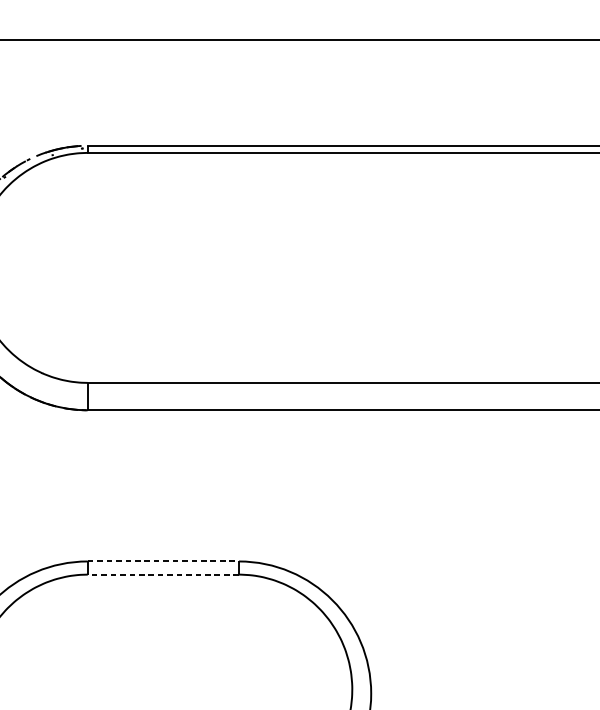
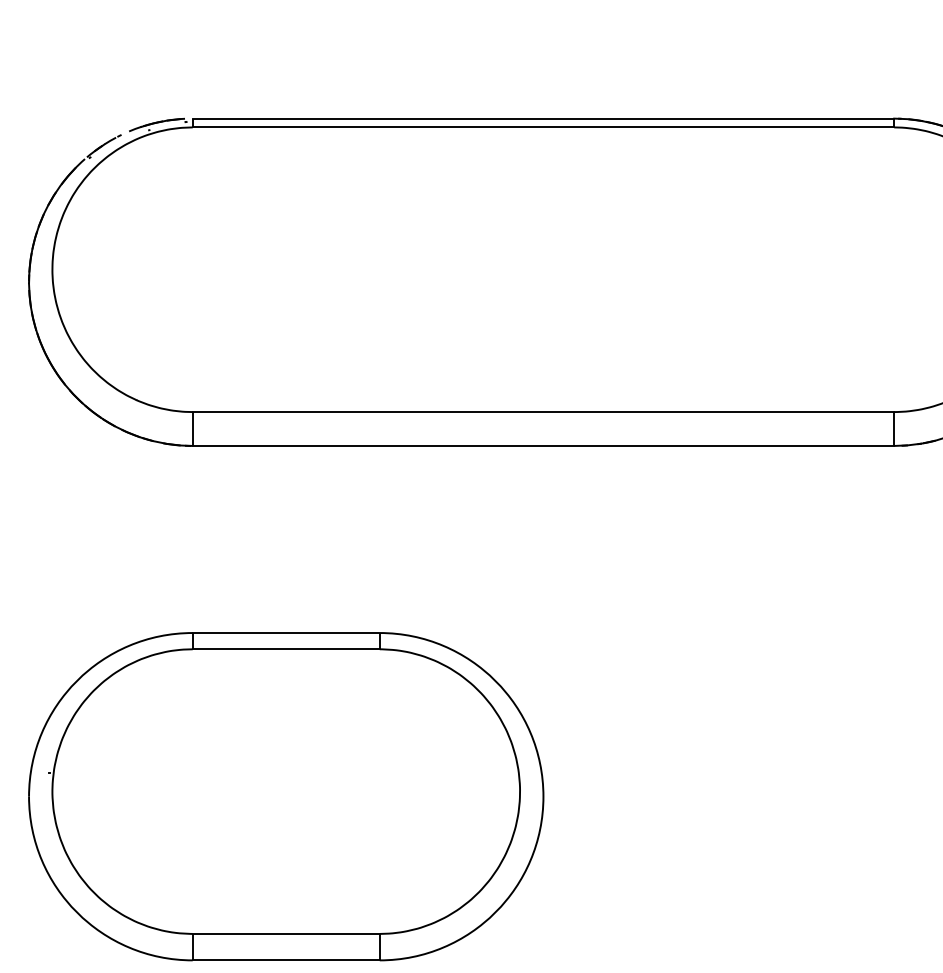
line: (163, 561) -> (286, 633), dashed -> solid
line: (163, 574) -> (286, 649), dashed -> solid

